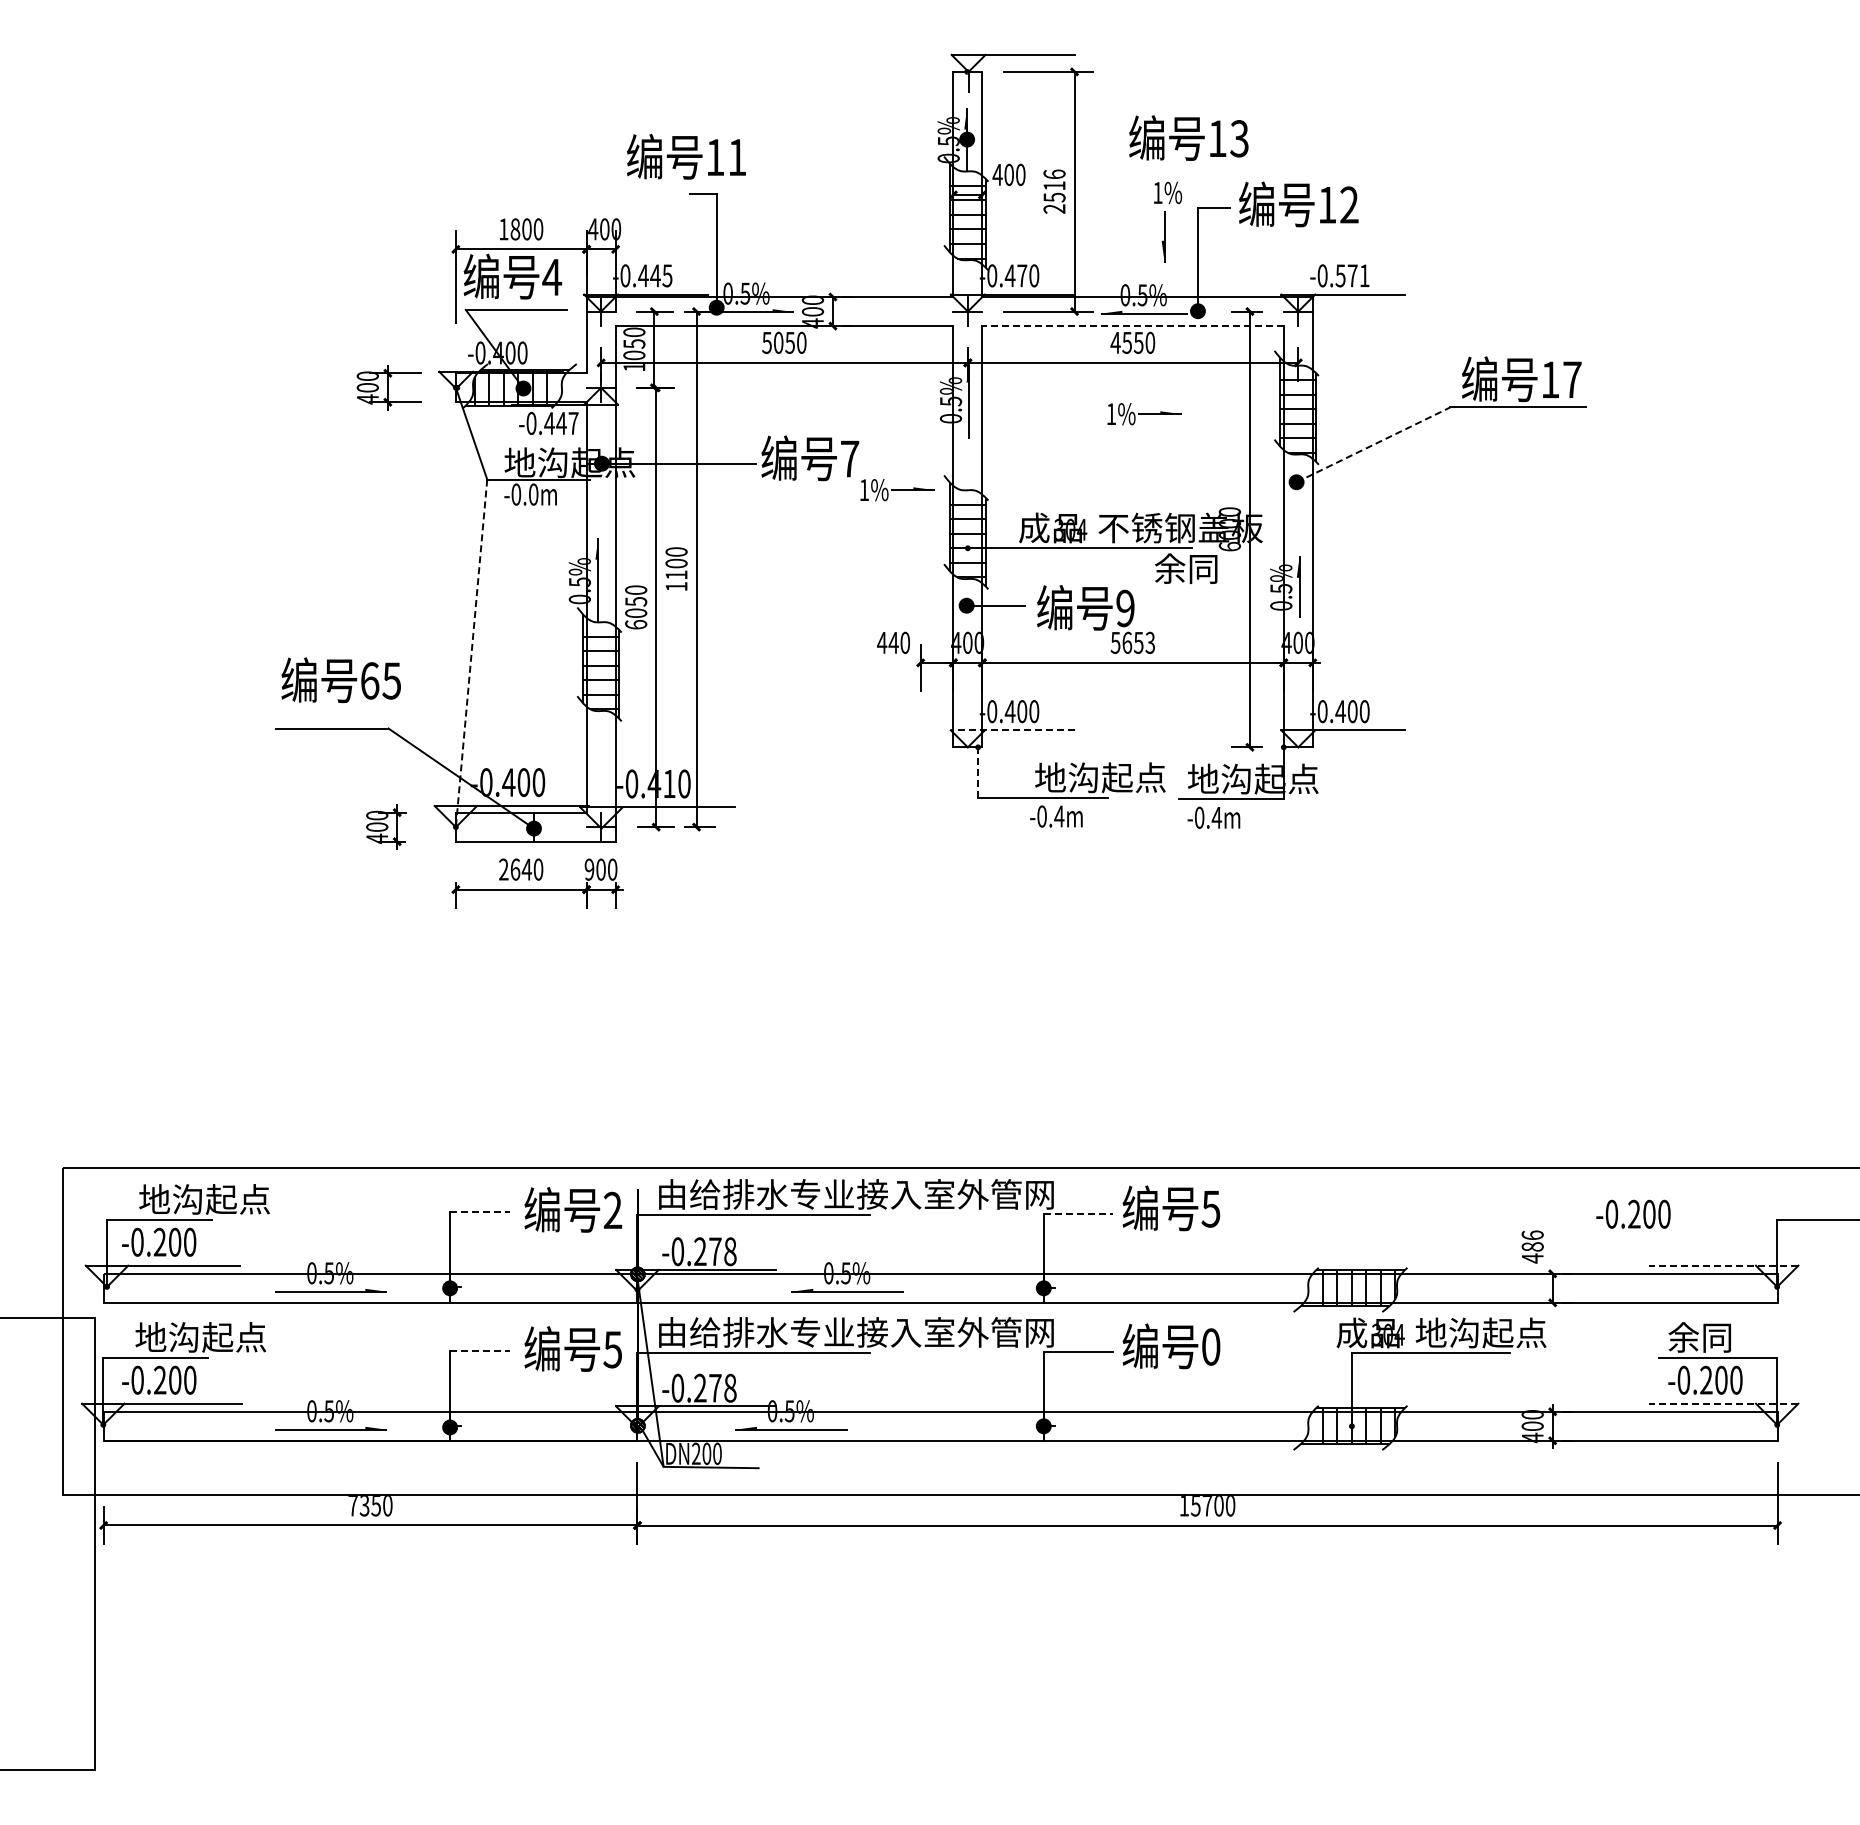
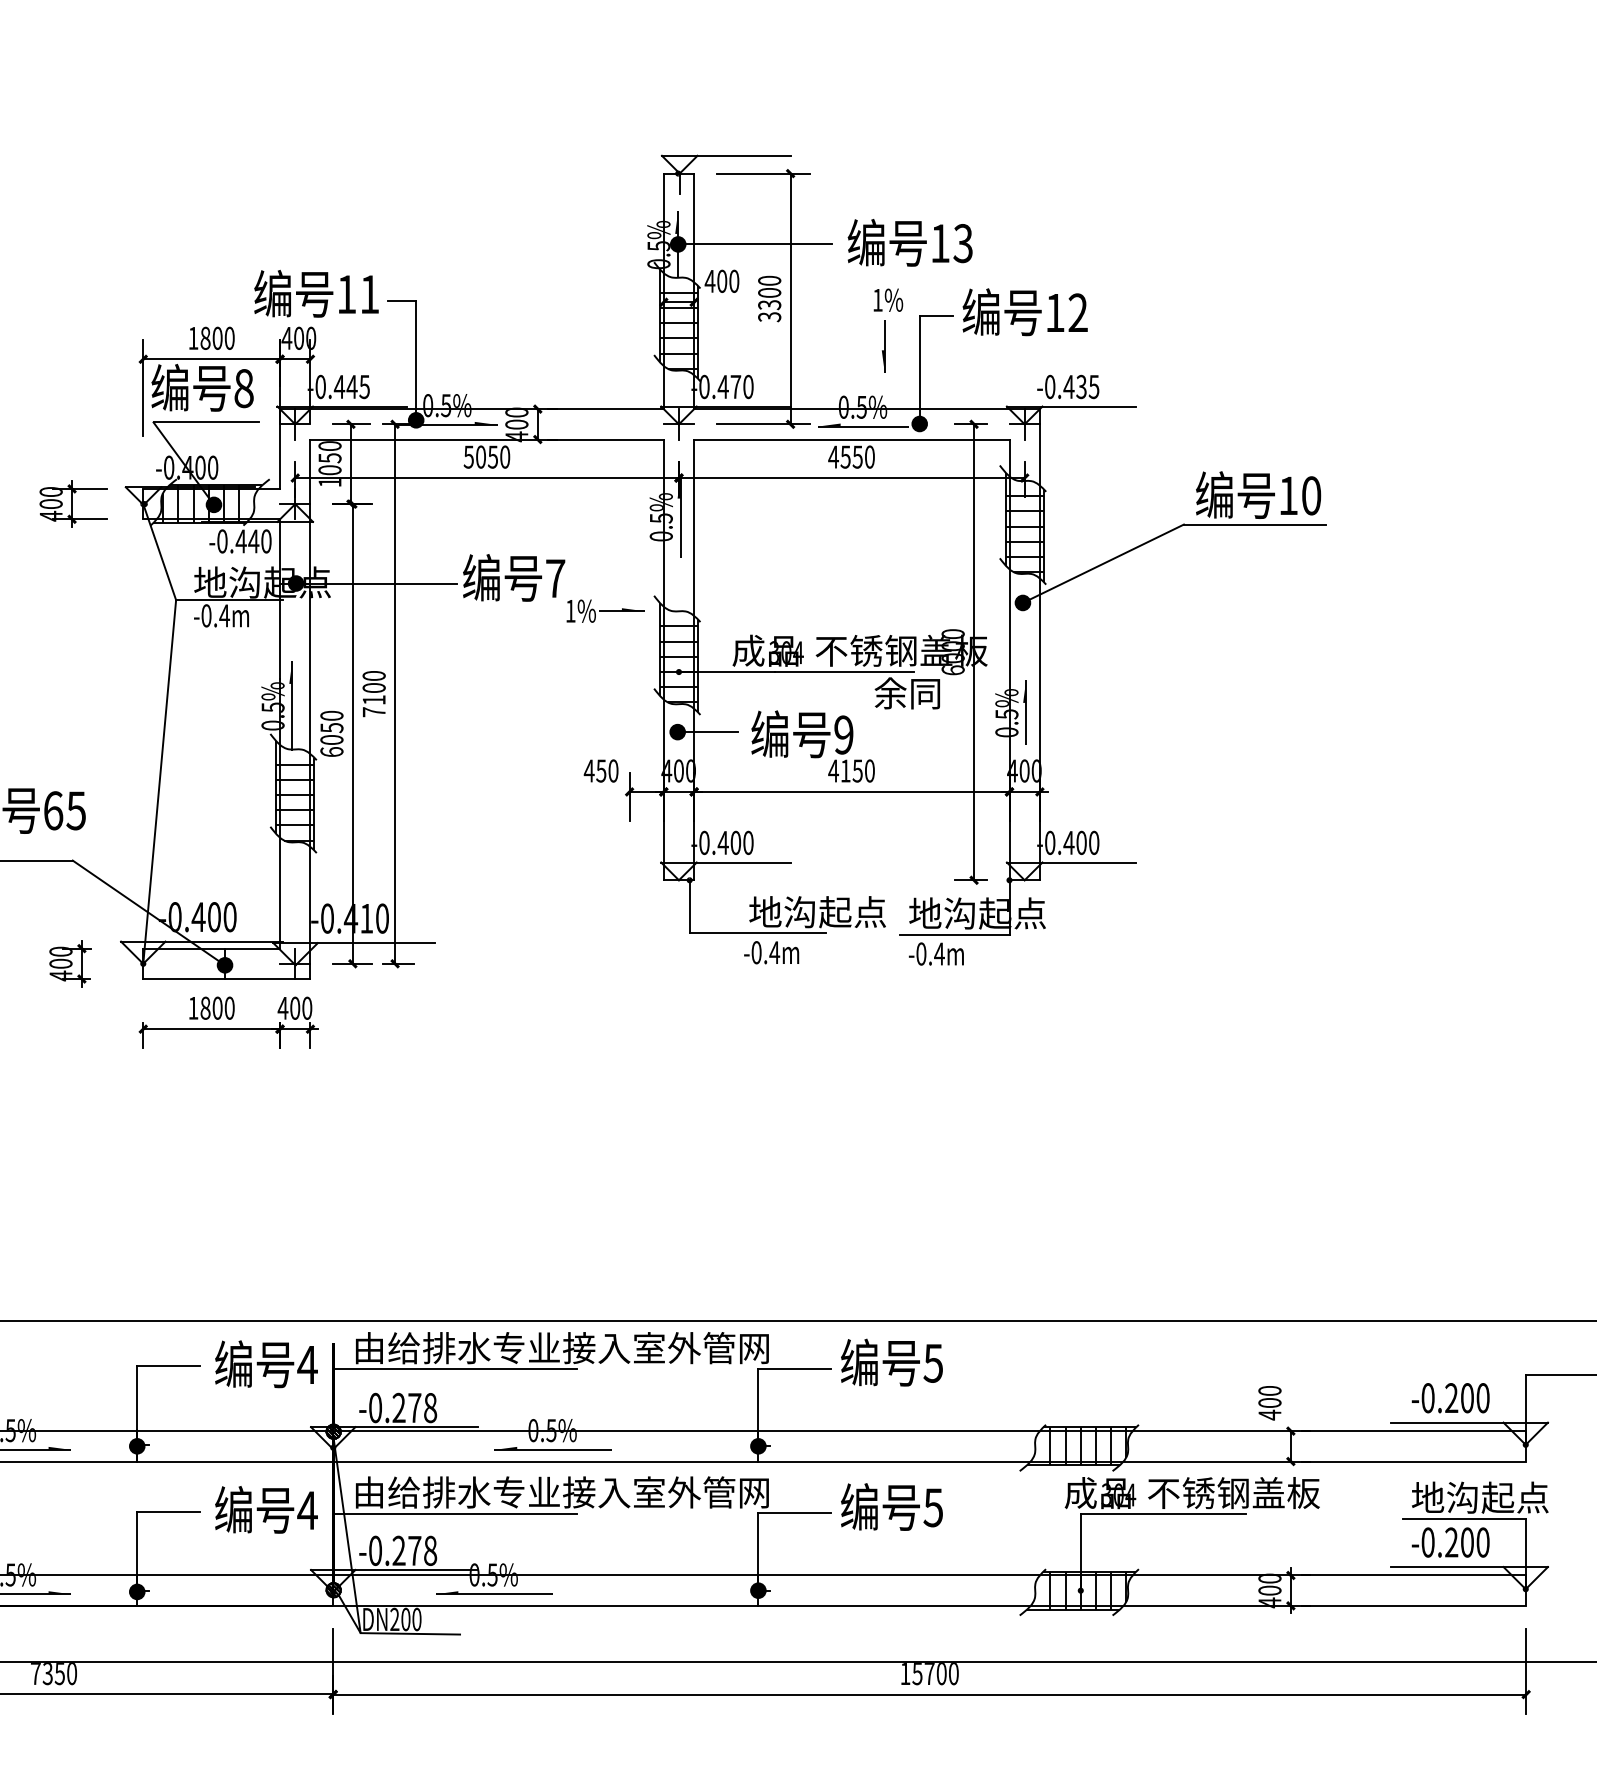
line: (1040, 139) -> (754, 244), added
text: (686, 156) -> (316, 293), moved
text: (1054, 191) -> (769, 298), 2516 -> 3300
text: (1352, 275) -> (1081, 386), -0.571 -> -0.435
text: (552, 277) -> (244, 388), 4 -> 8
line: (1133, 326) -> (852, 439), dashed -> solid
text: (1572, 379) -> (1311, 495), 17 -> 10
part: (1144, 414) -> (863, 532), removed
text: (573, 423) -> (266, 541), -0.447 -> -0.440
line: (1373, 444) -> (1103, 563), dashed -> solid
text: (533, 494) -> (224, 615), -0.0m -> -0.4m
text: (676, 586) -> (374, 712), 1100 -> 7100
text: (893, 642) -> (601, 770), 440 -> 450
text: (1132, 642) -> (851, 770), 5653 -> 4150
line: (471, 653) -> (159, 782), dashed -> solid
line: (1012, 730) -> (725, 862), dashed -> solid
line: (978, 773) -> (690, 907), dashed -> solid
text: (515, 869) -> (205, 1008), 2640 -> 1800
text: (589, 869) -> (283, 1008), 900 -> 400
text: (612, 1209) -> (307, 1363), 2 -> 4
line: (480, 1211) -> (169, 1365), dashed -> solid
text: (1633, 1213) -> (1450, 1397), moved
line: (1078, 1214) -> (794, 1369), dashed -> solid
text: (1532, 1240) -> (1269, 1396), 486 -> 400
line: (1723, 1265) -> (1469, 1422), dashed -> solid
text: (1497, 1332) -> (1233, 1492), 地沟起点 -> 不锈钢盖板
text: (1733, 1337) -> (1480, 1497), 余同 -> 地沟起点
text: (1210, 1346) -> (932, 1507), 0 -> 5
text: (612, 1349) -> (307, 1510), 5 -> 4
line: (480, 1350) -> (169, 1511), dashed -> solid
line: (1723, 1403) -> (1469, 1566), dashed -> solid

